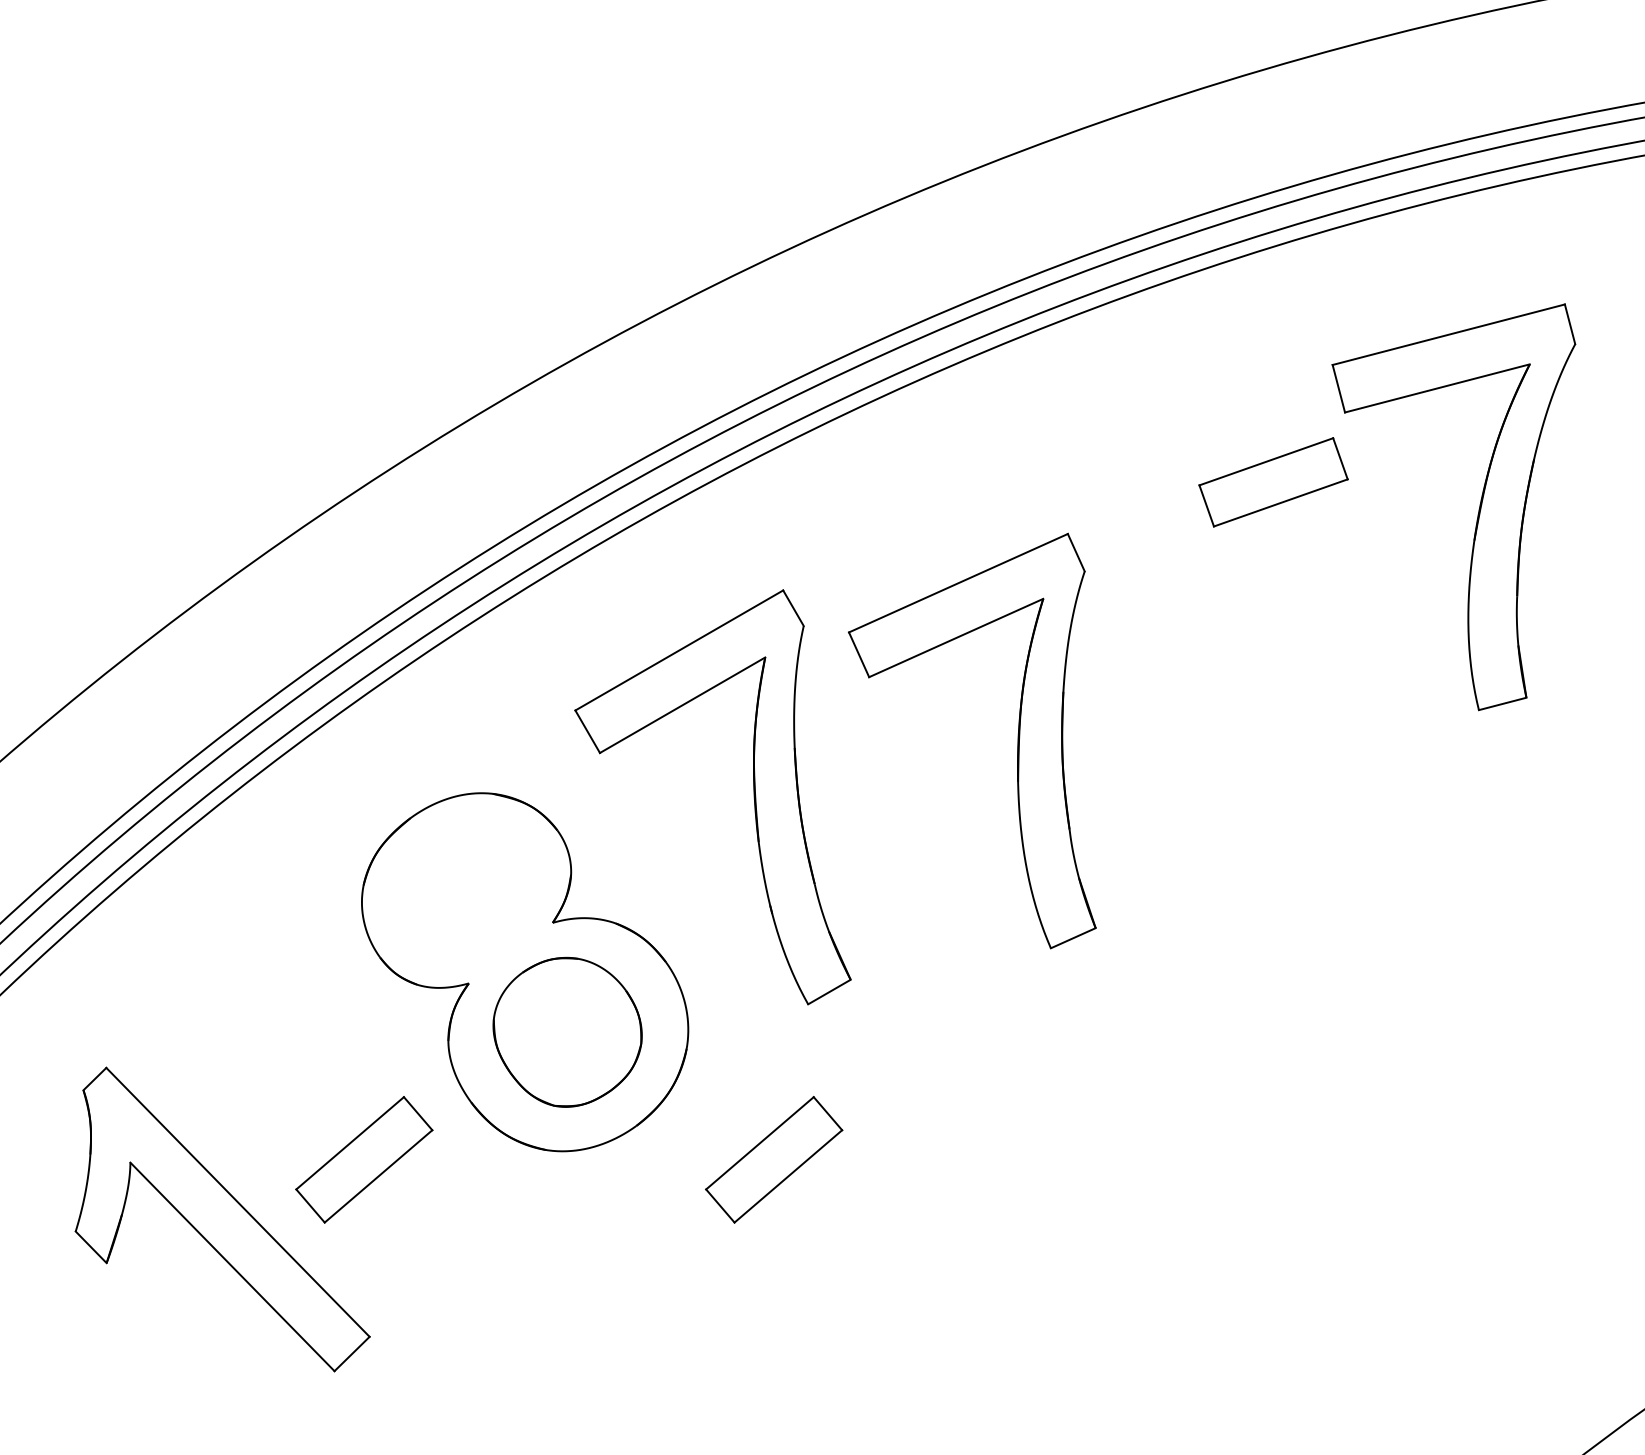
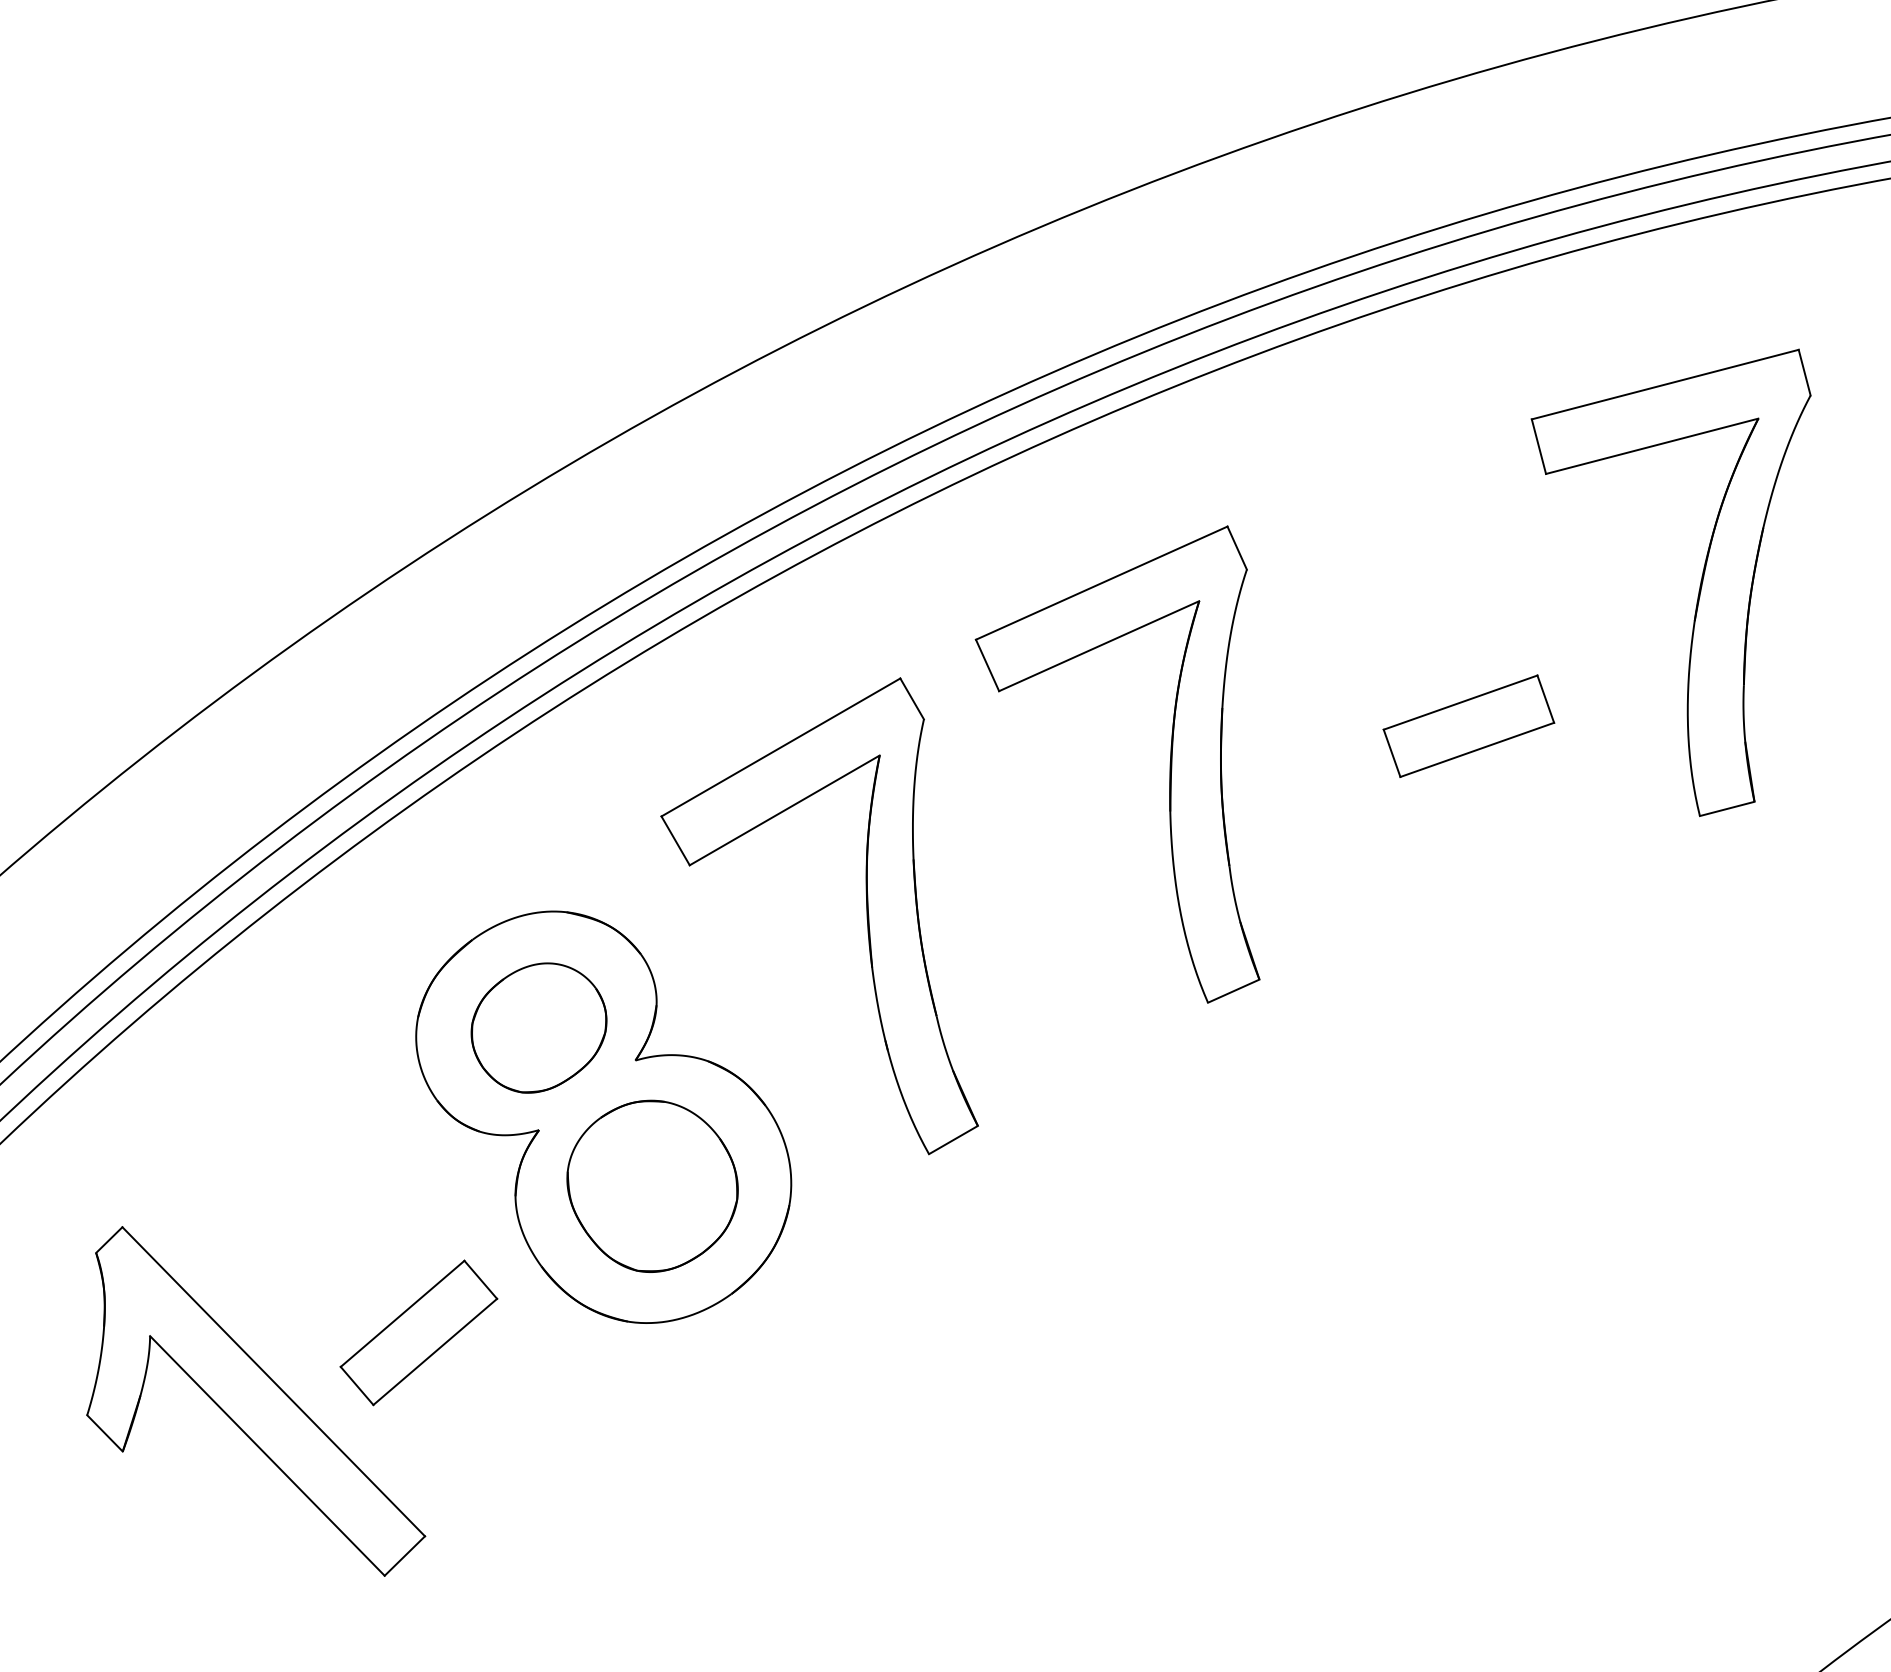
part: (1273, 481) -> (1468, 725), moved
part: (1017, 740) -> (1169, 764), moved
part: (468, 894) -> (538, 1027), added
part: (773, 1159) -> (889, 1332), removed

